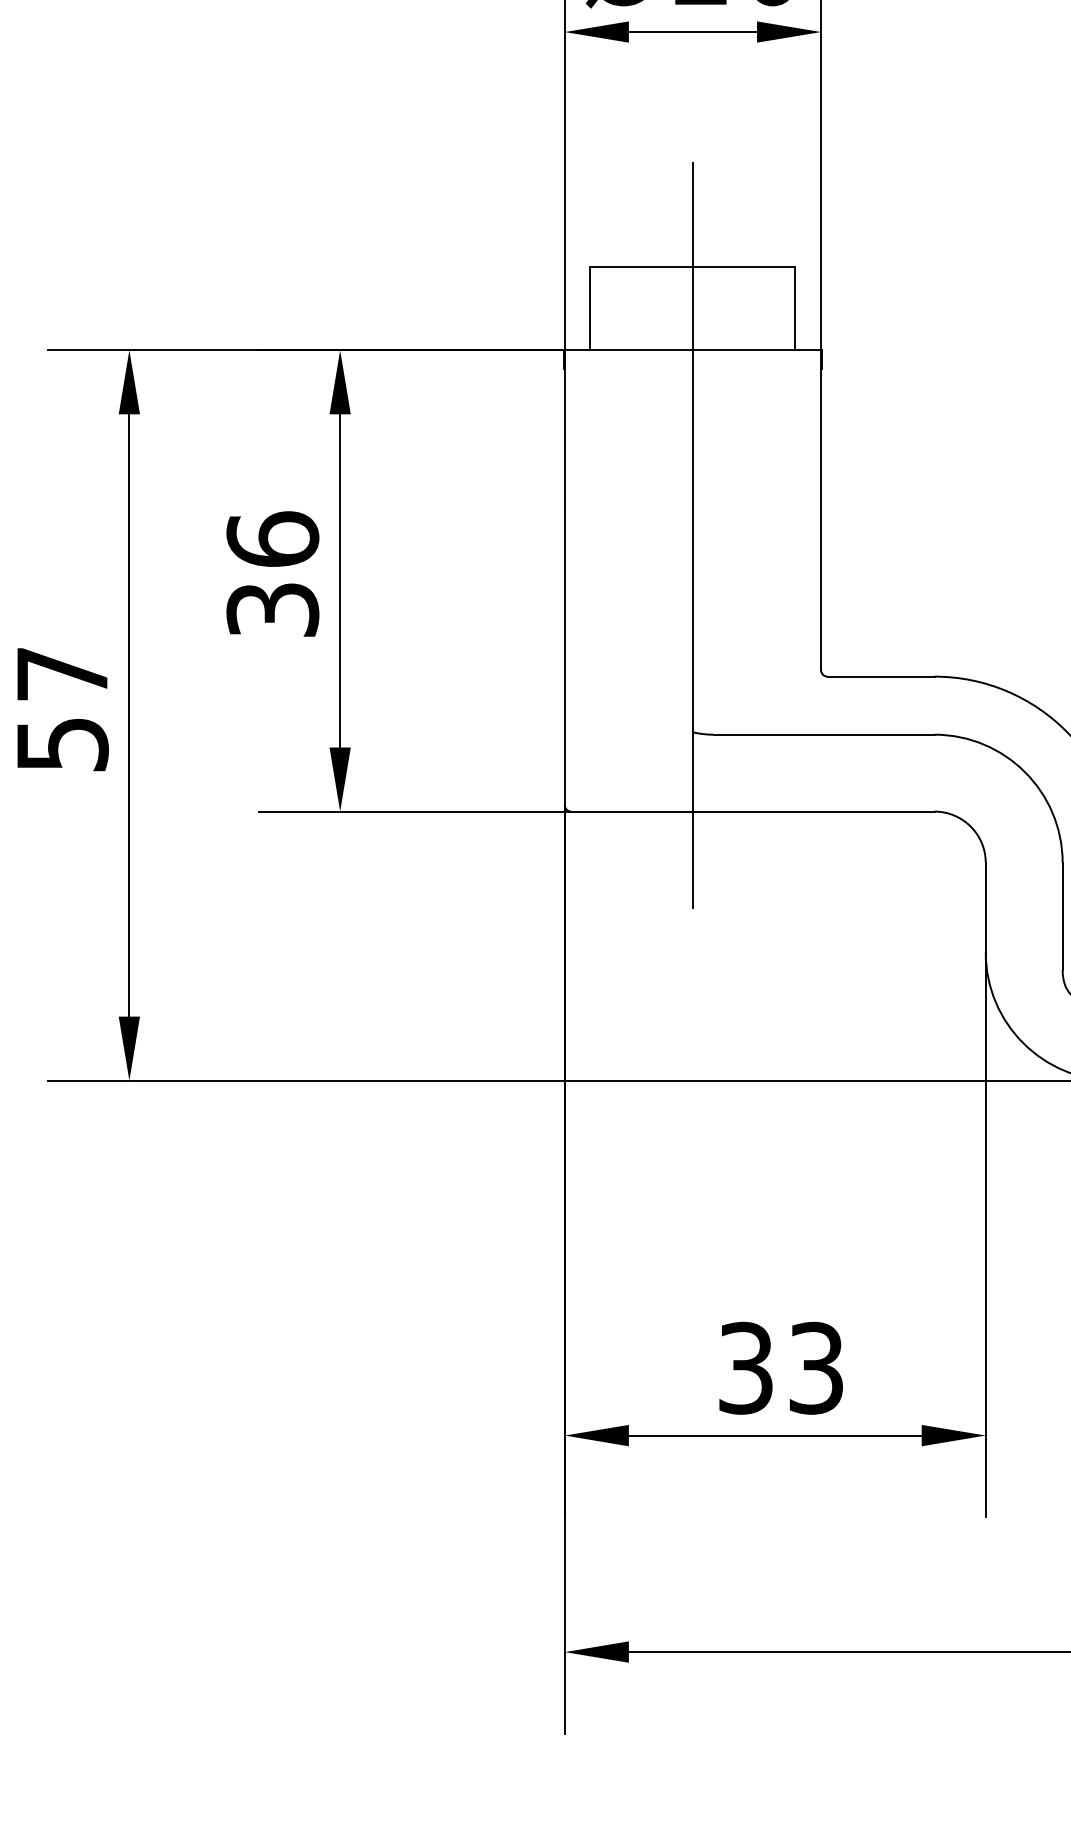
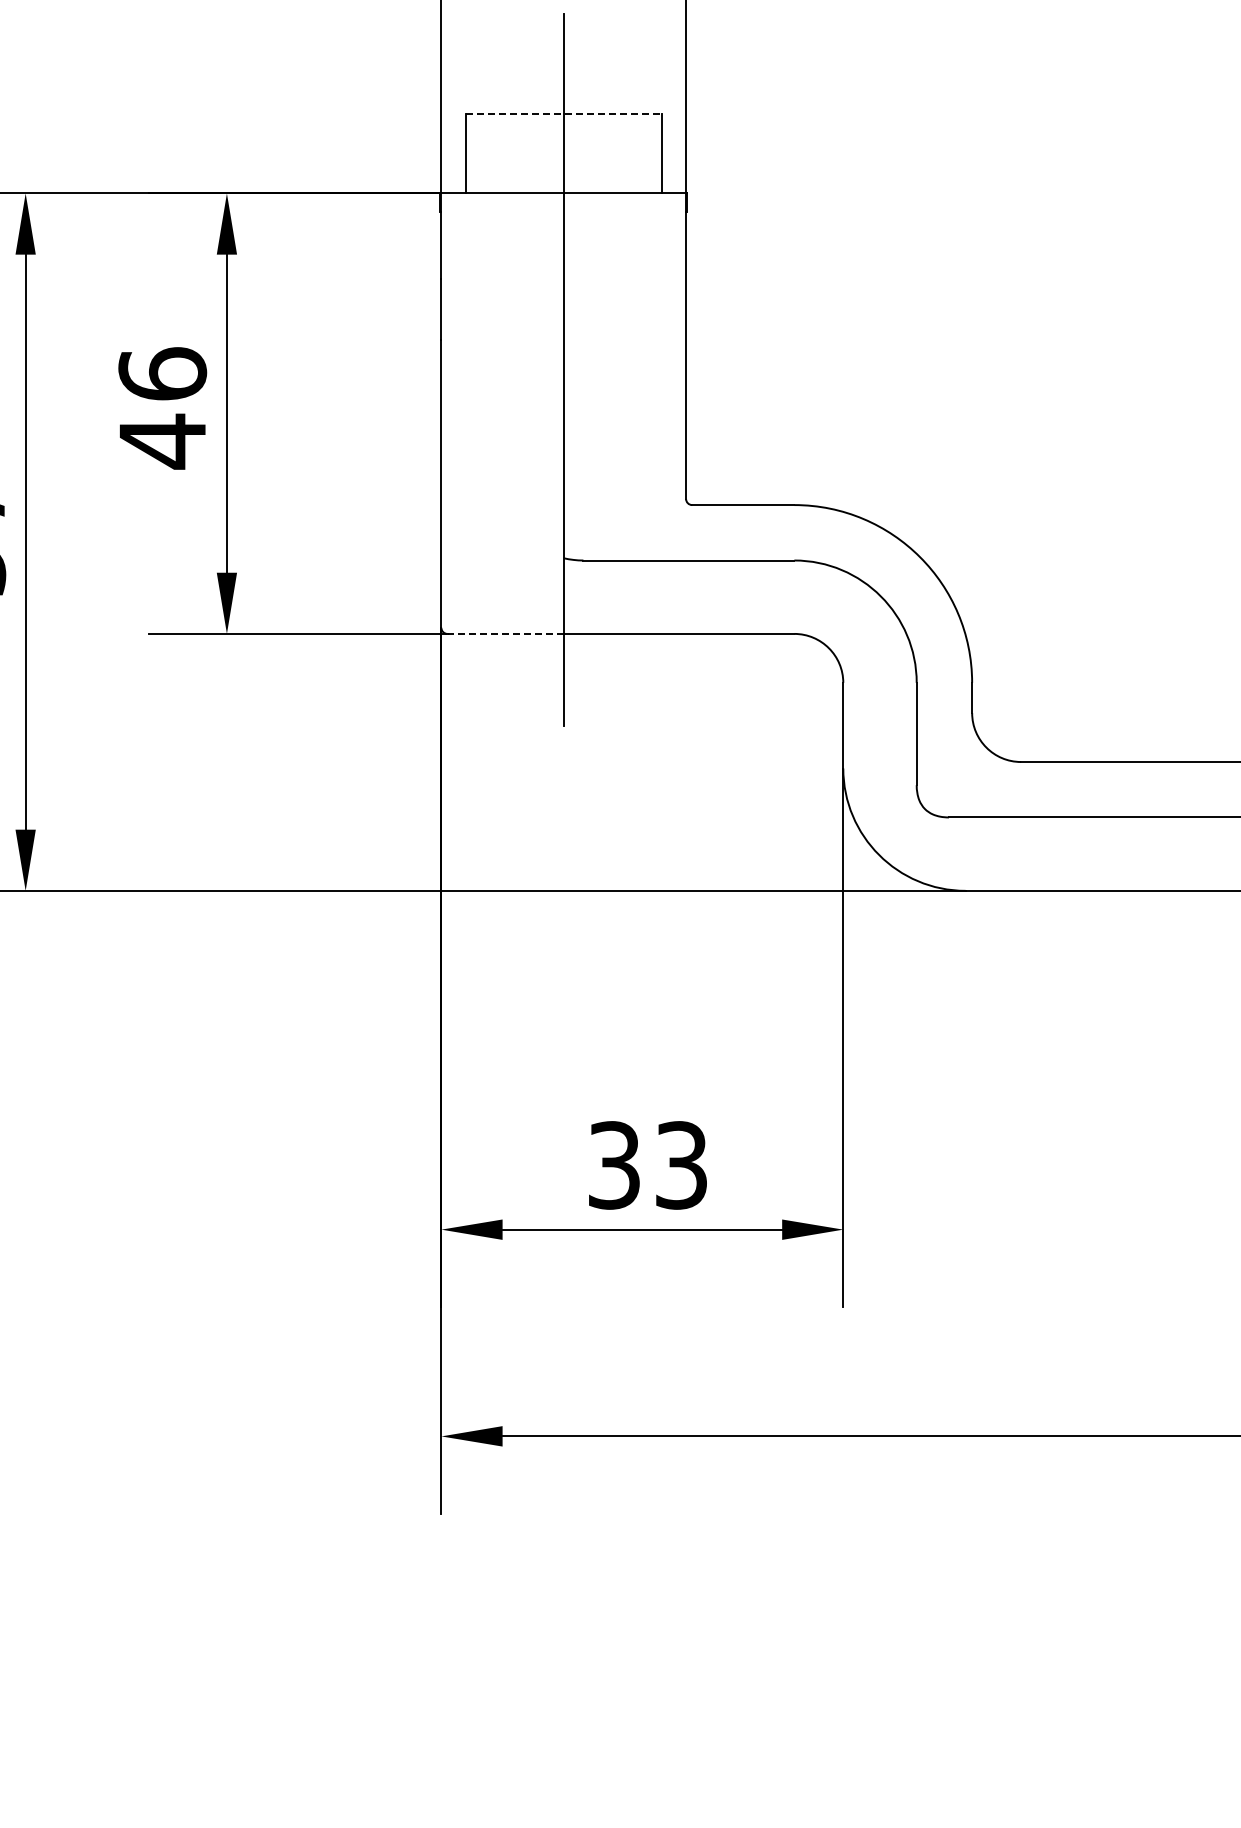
line: (692, 266) -> (563, 113), solid -> dashed
text: (272, 610) -> (162, 441), 36 -> 46
line: (631, 811) -> (505, 633), solid -> dashed

